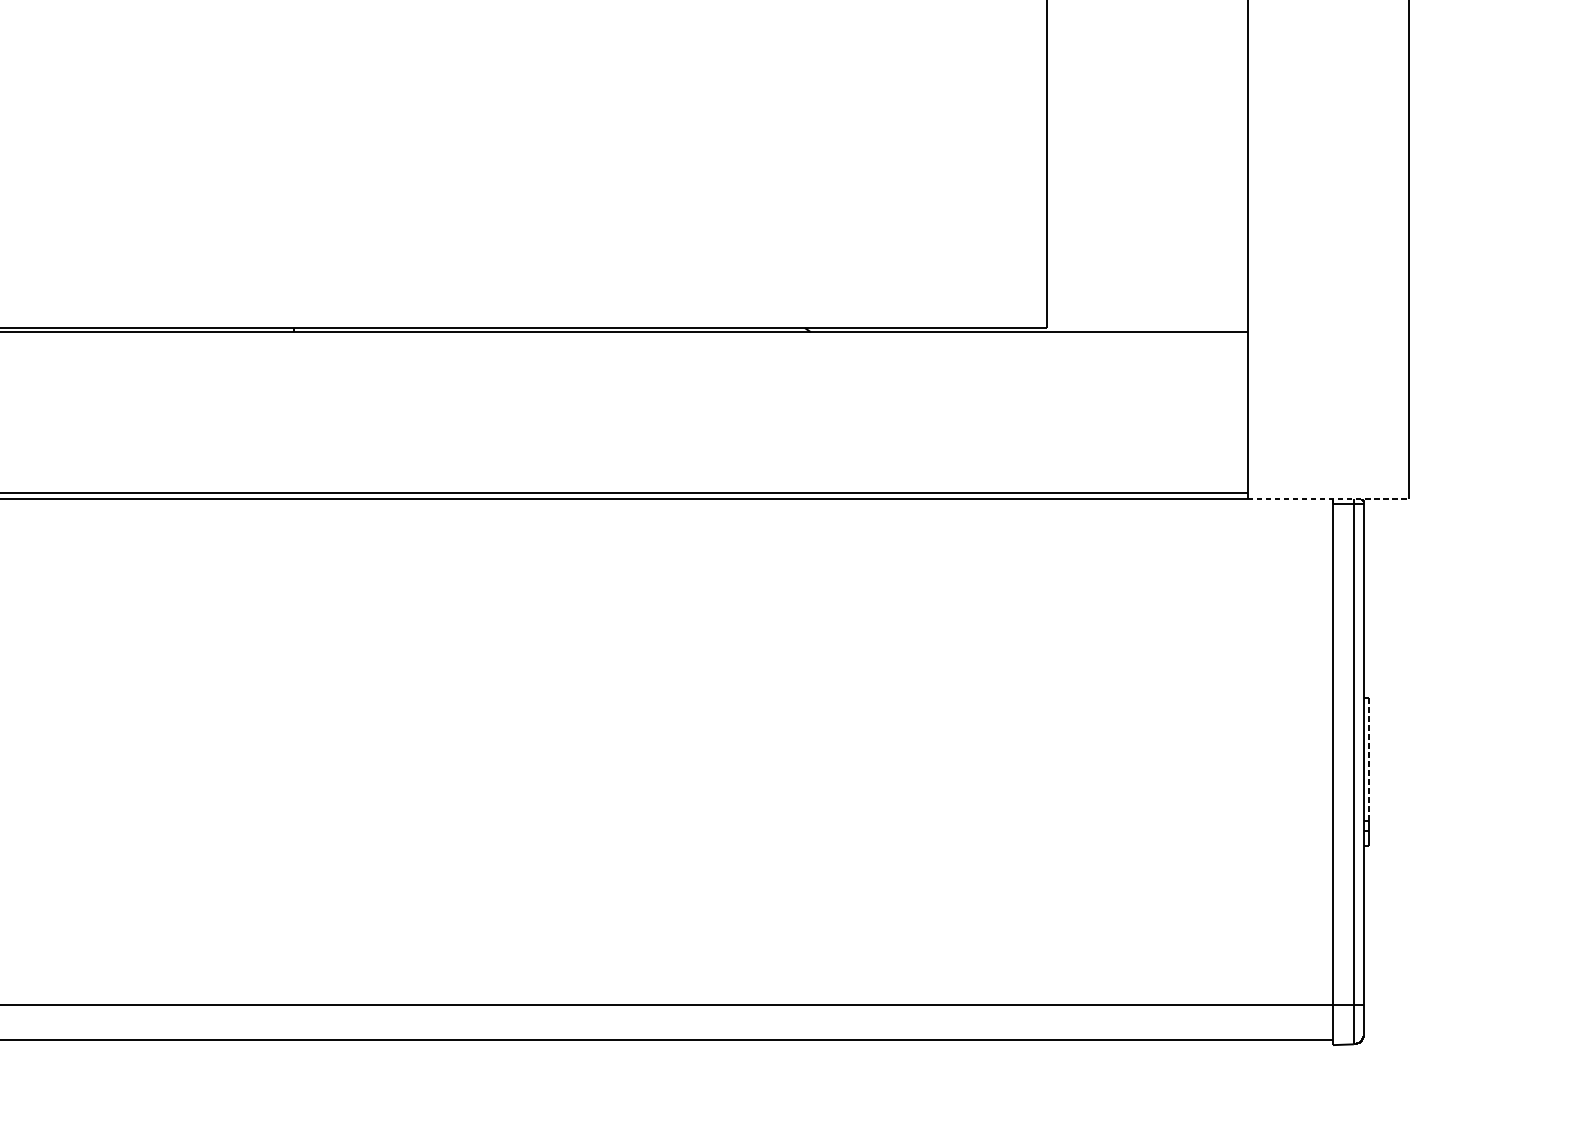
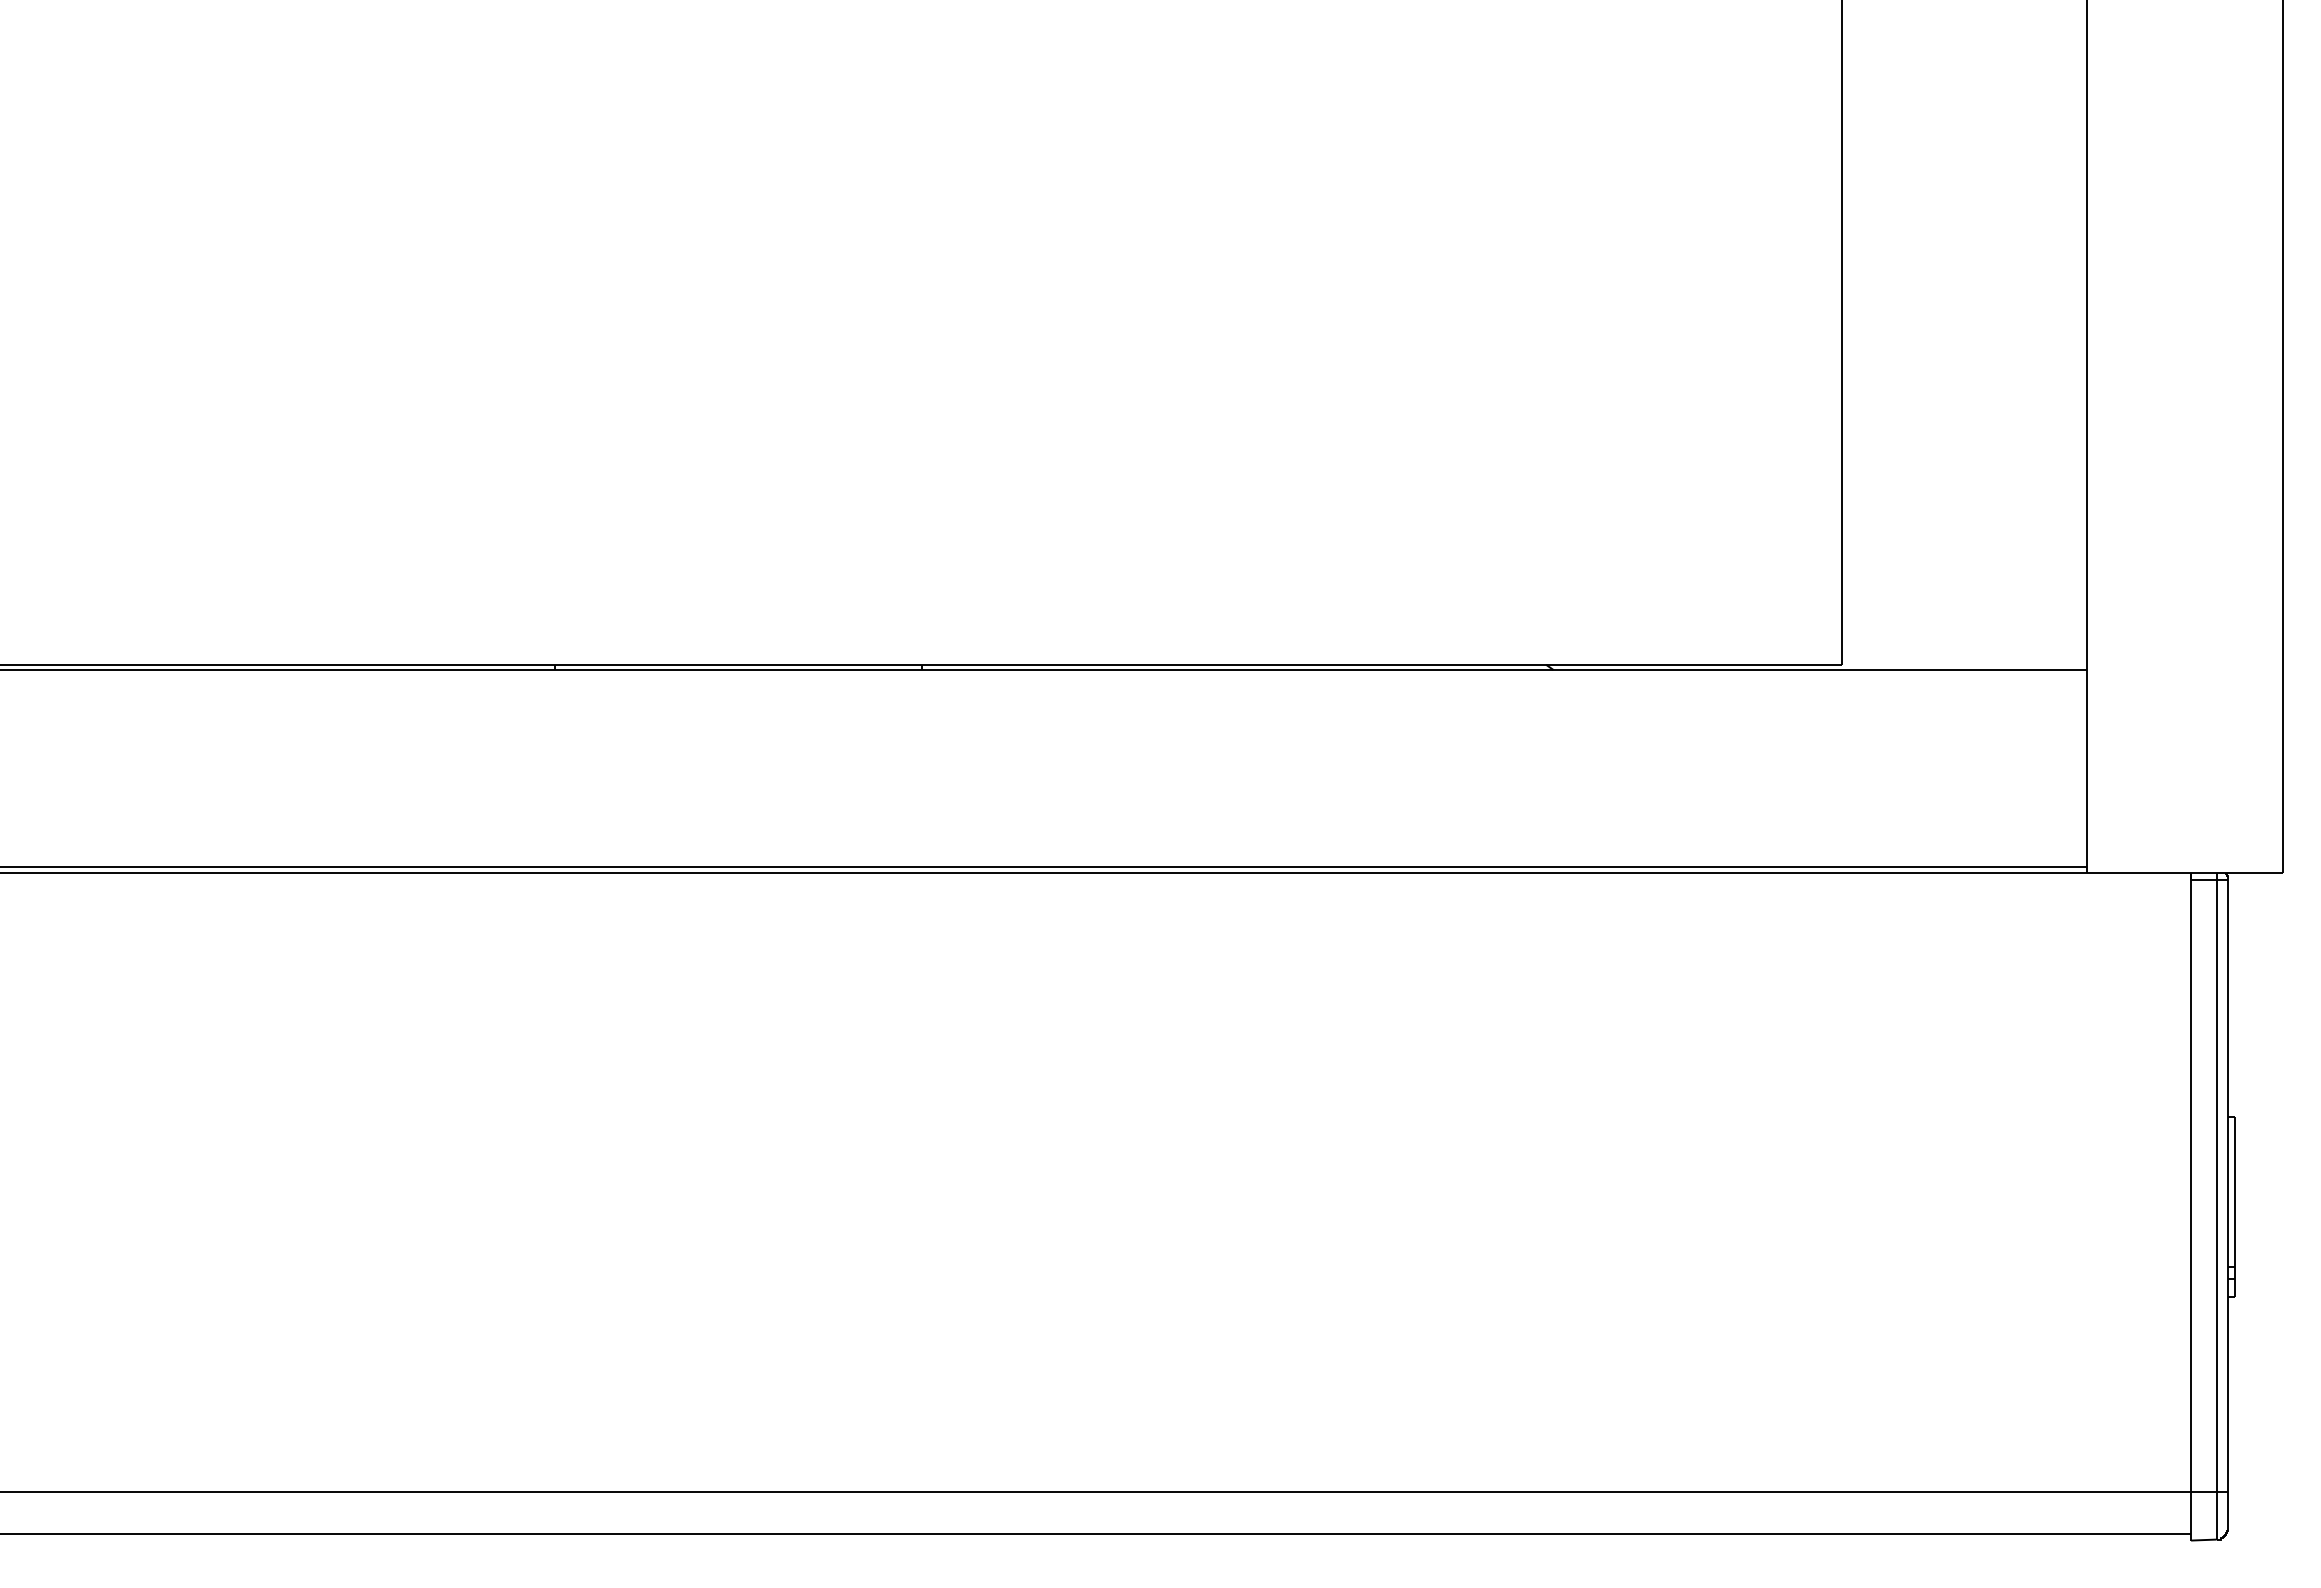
line: (1328, 498) -> (2185, 873), dashed -> solid
line: (1368, 759) -> (2234, 1191), dashed -> solid

